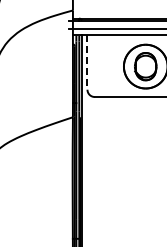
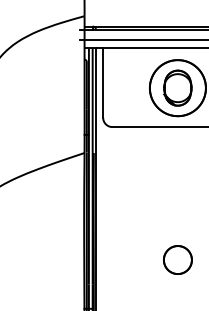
line: (87, 62) -> (103, 82), dashed -> solid
part: (145, 200) -> (177, 259), added

